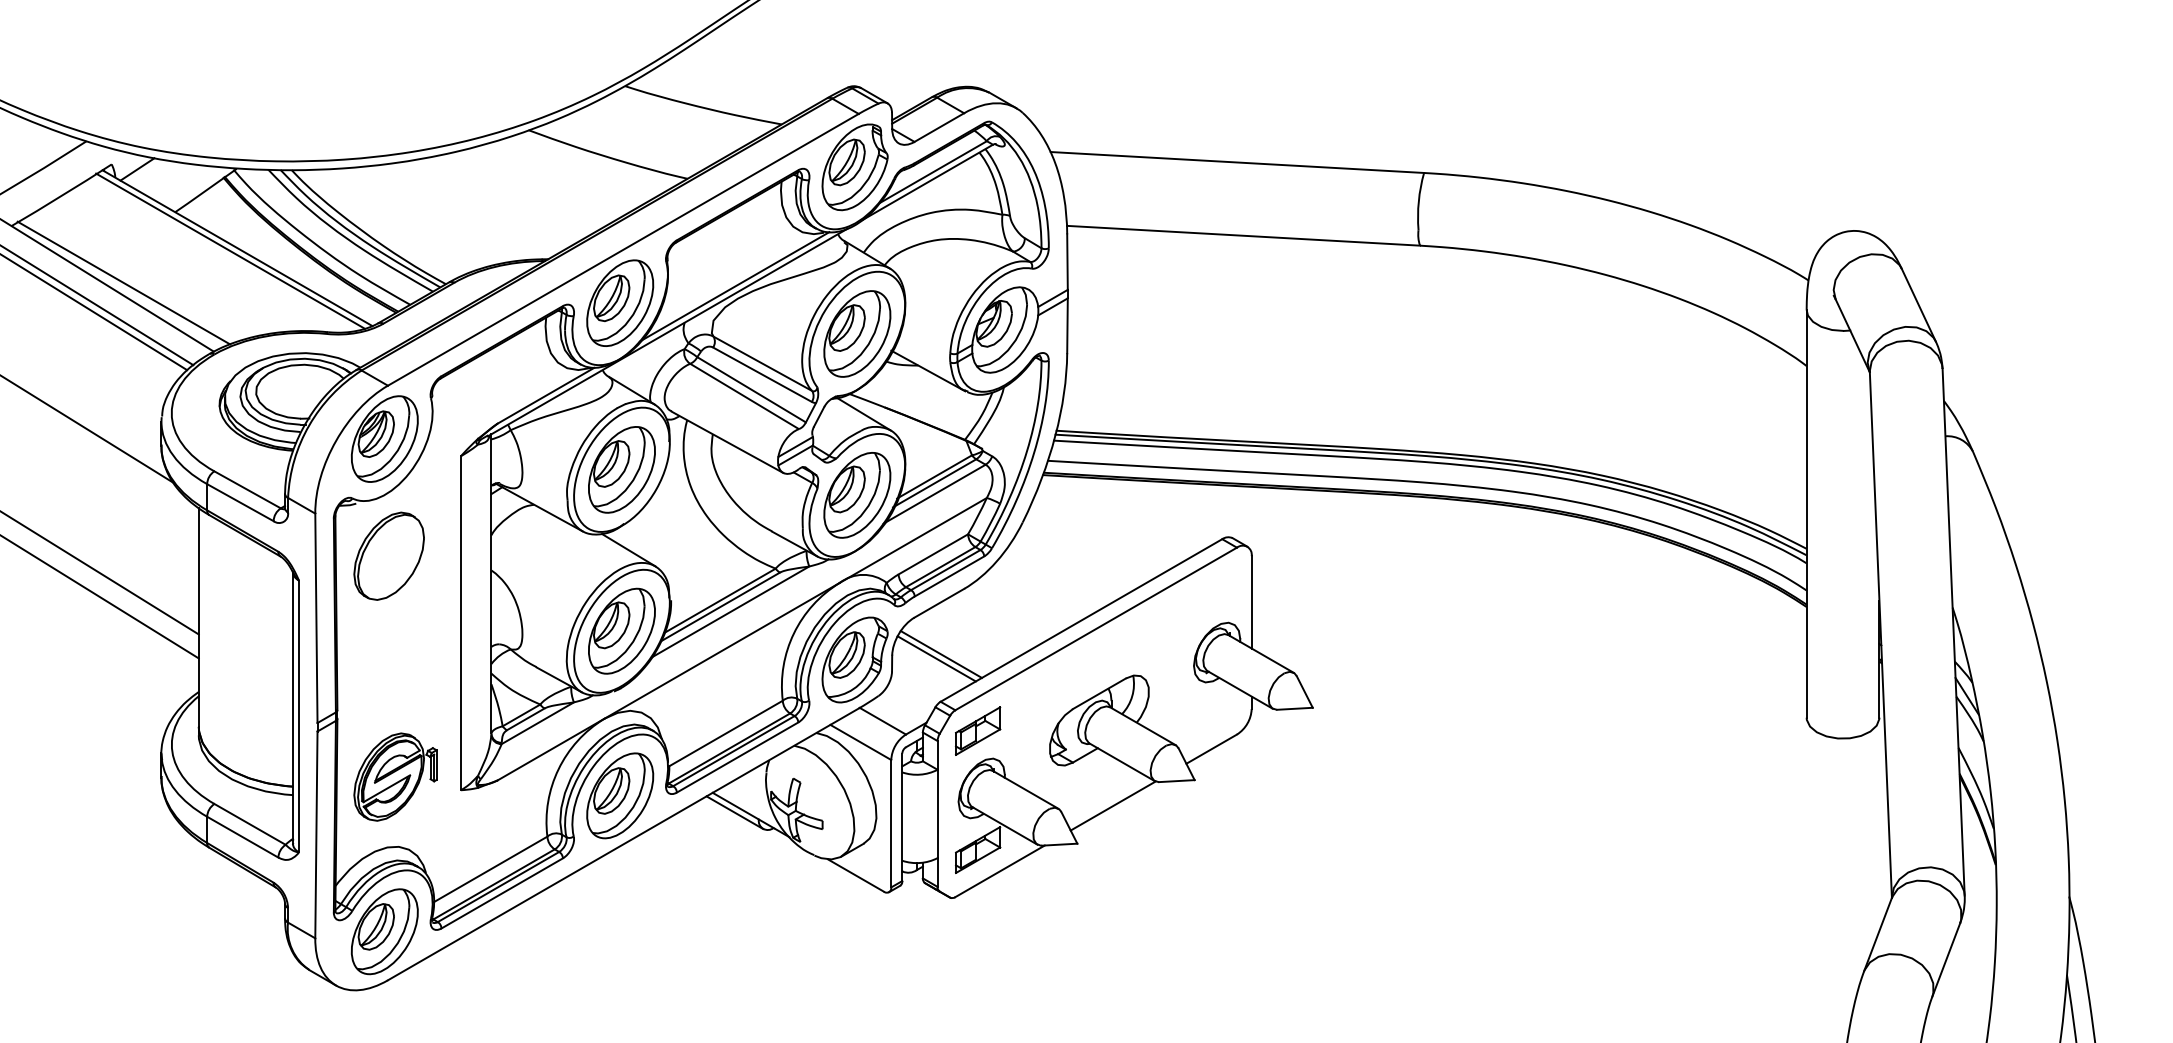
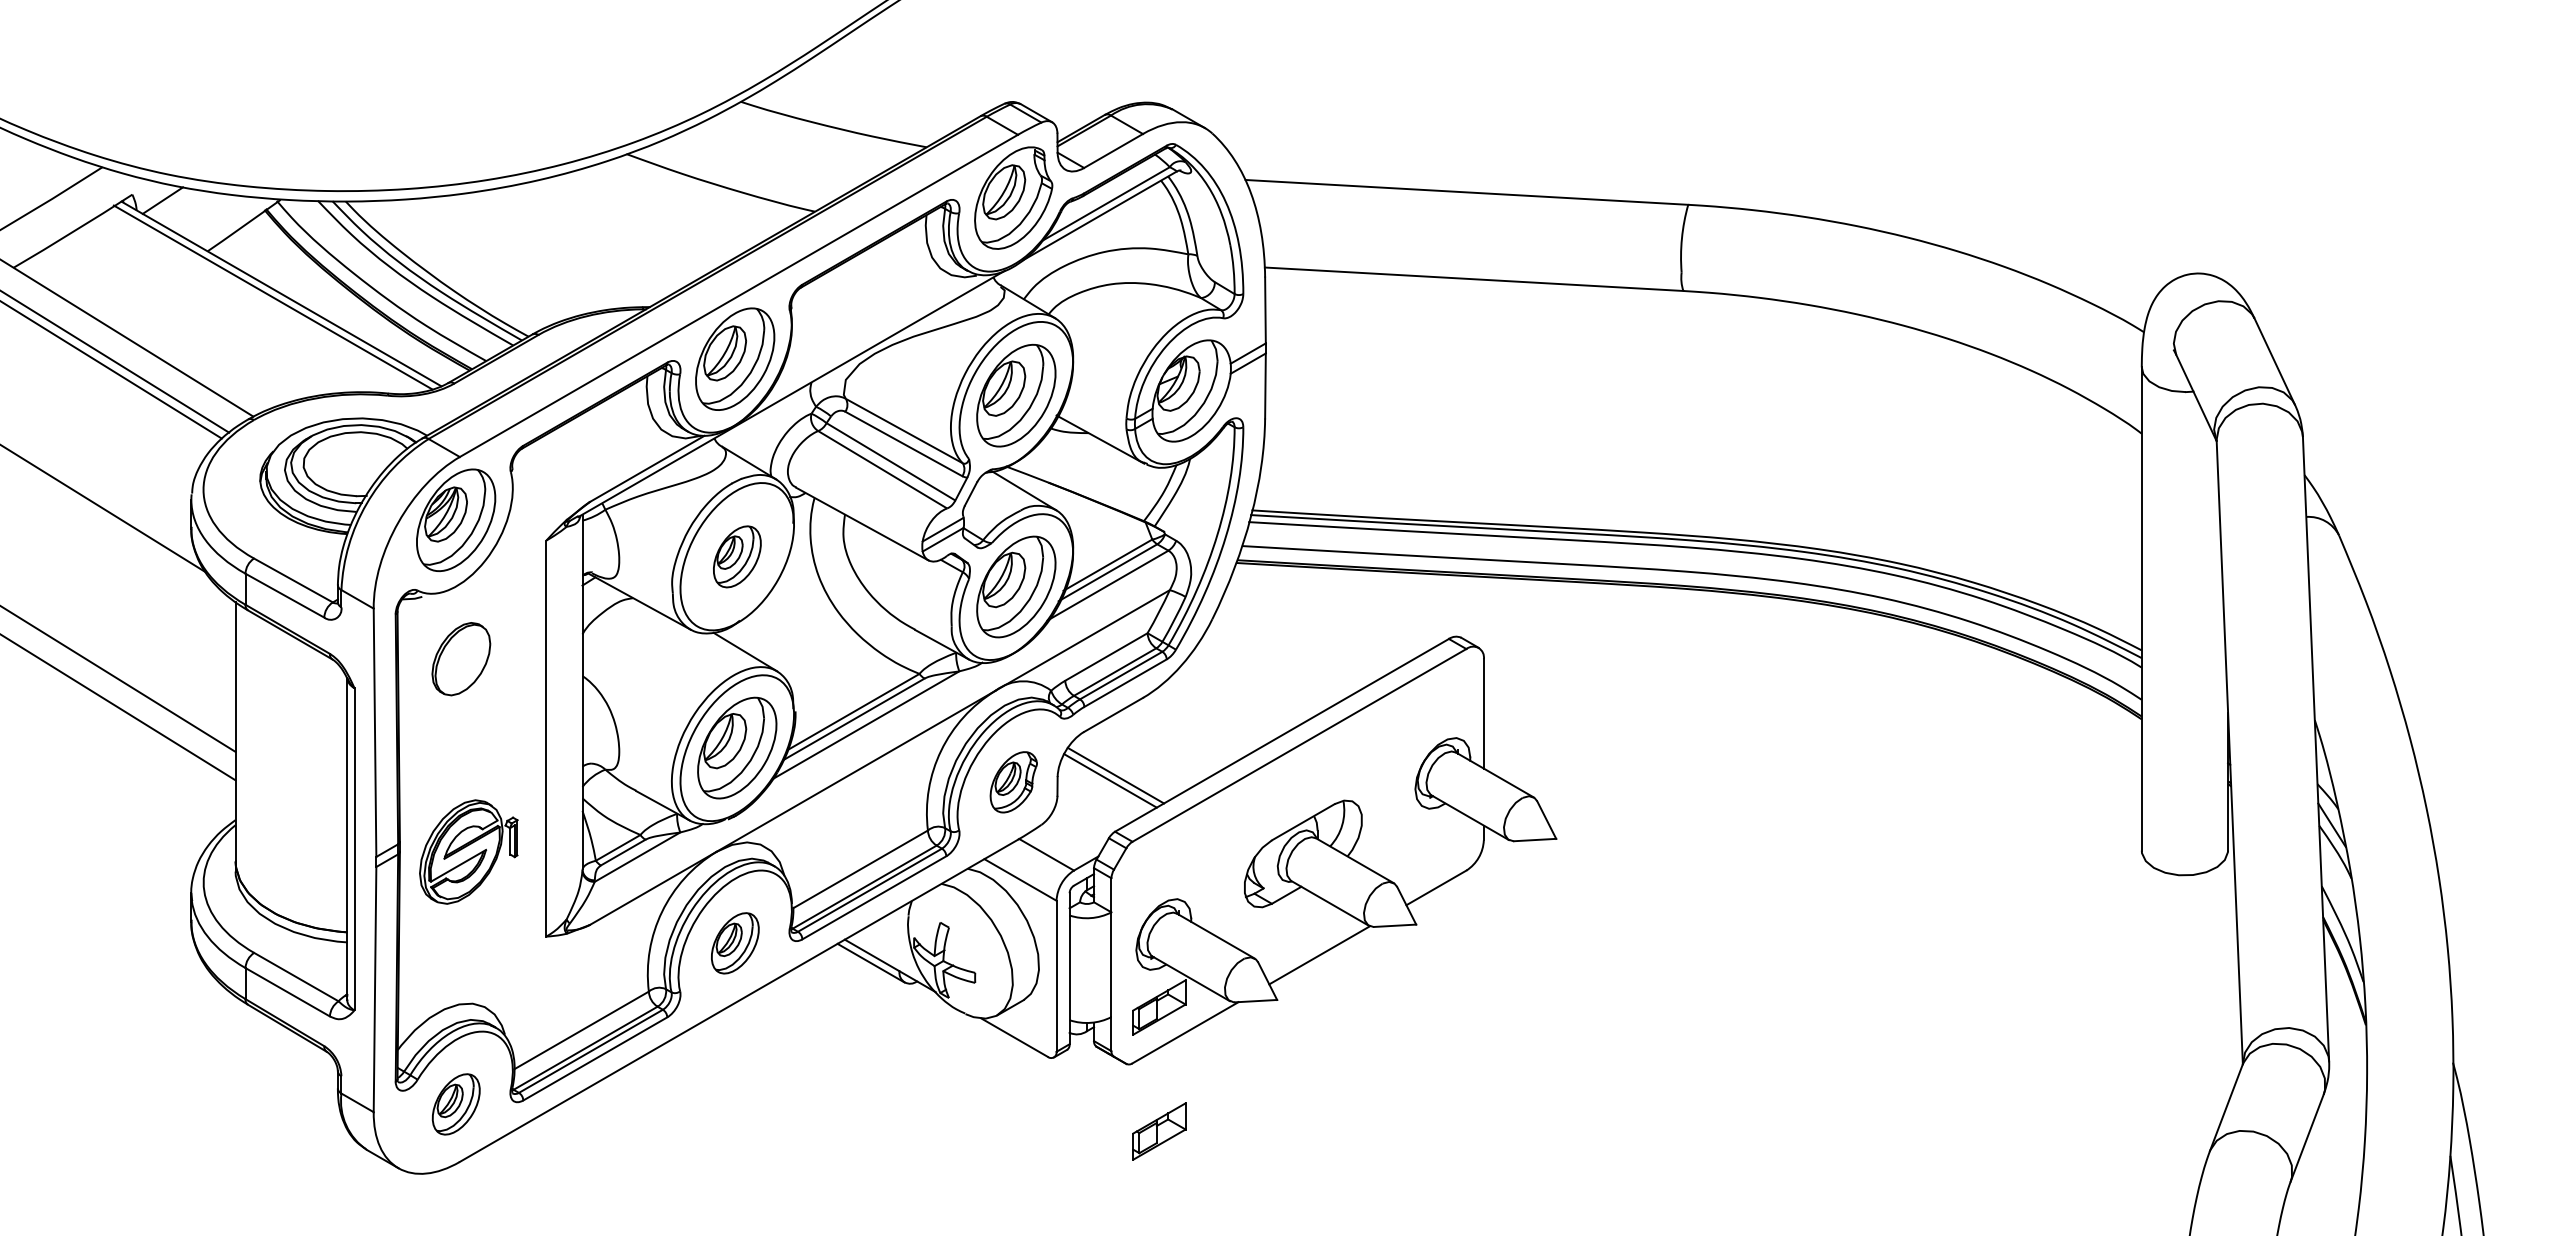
line: (123, 283) -> (146, 335), removed
line: (734, 286) -> (870, 339), removed
part: (622, 469) -> (737, 556), size x0.6
part: (389, 555) -> (461, 658), size x0.7
part: (854, 660) -> (1013, 782), size x0.6
part: (978, 731) -> (1159, 1131), moved
part: (395, 776) -> (468, 851), moved
part: (620, 796) -> (735, 943), size x0.6
part: (385, 931) -> (456, 1104), size x0.6

